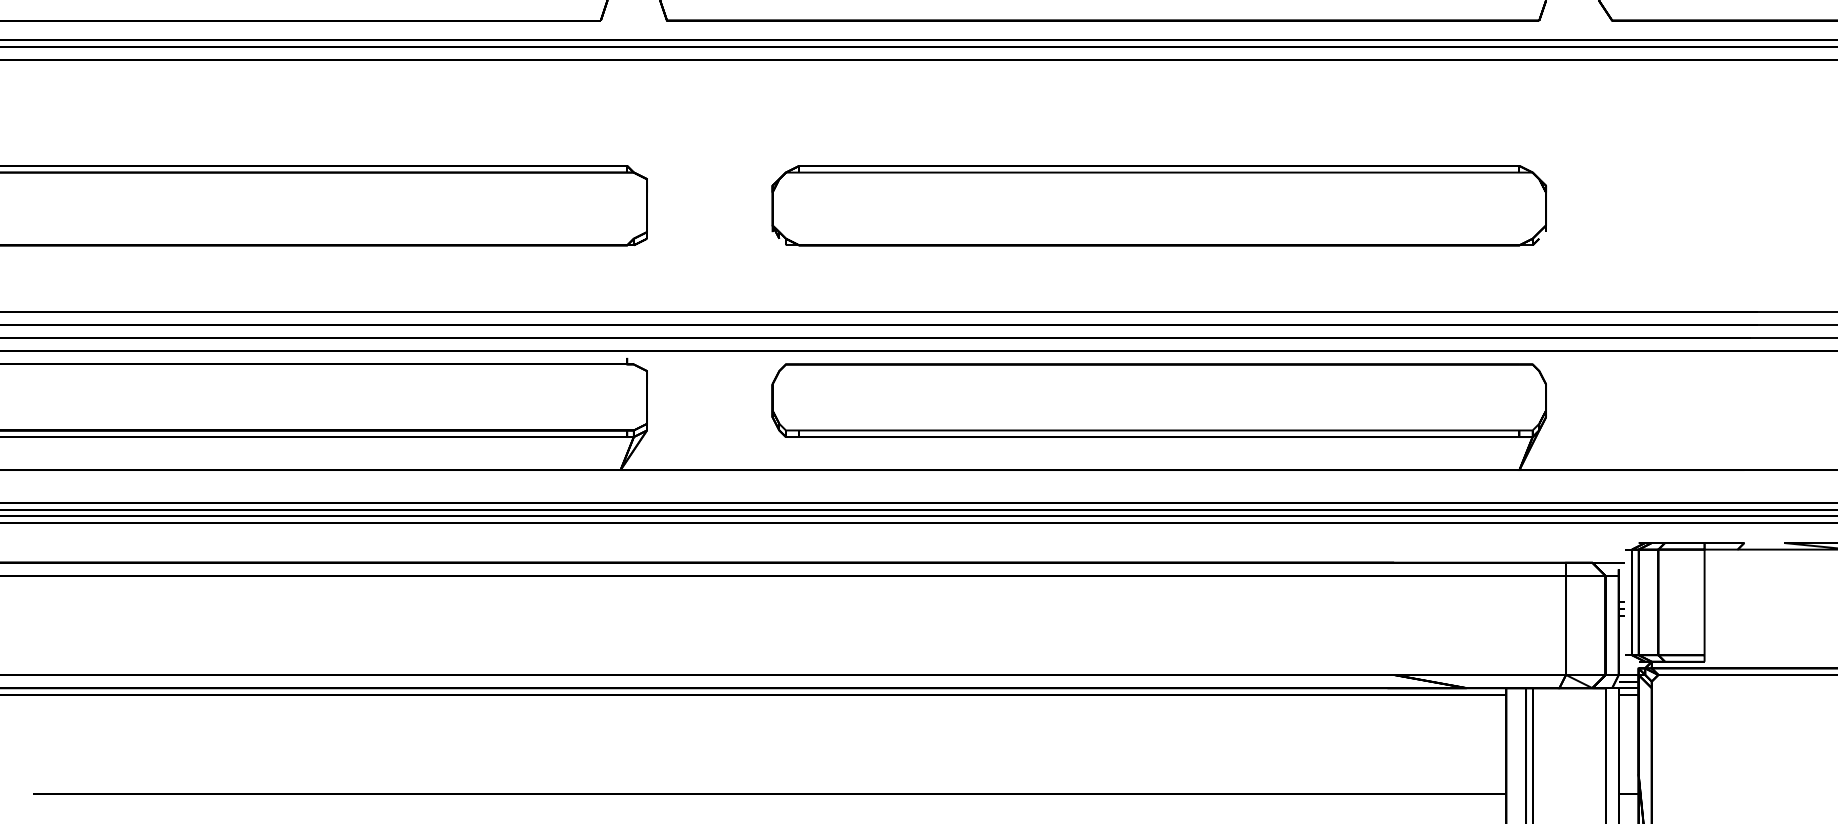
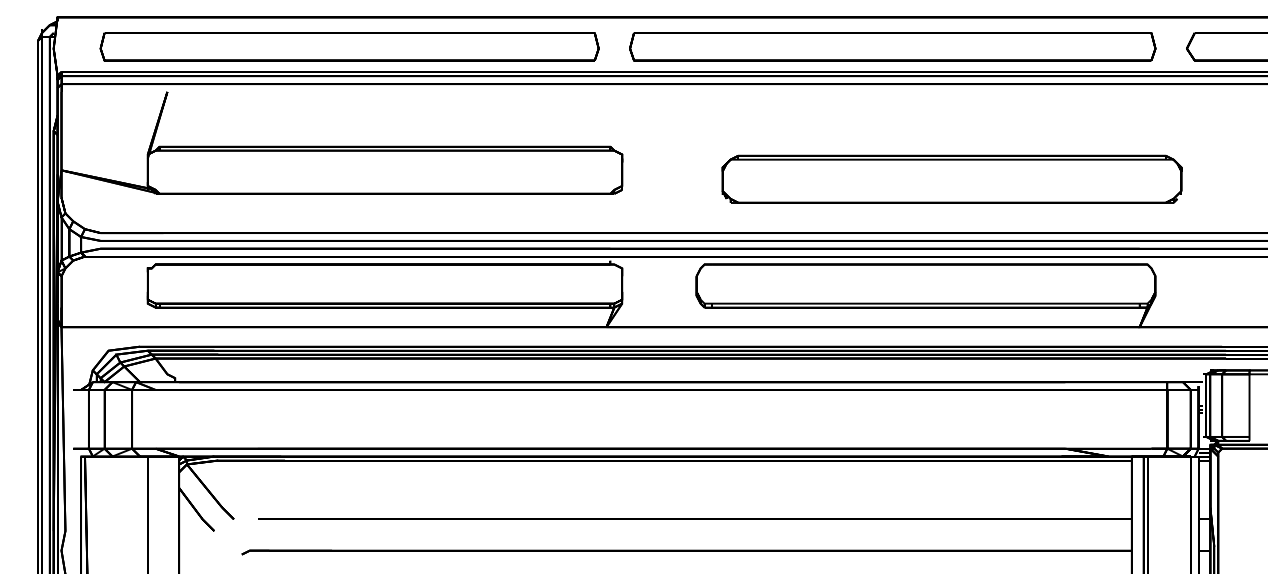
part: (1158, 204) -> (951, 178), moved

